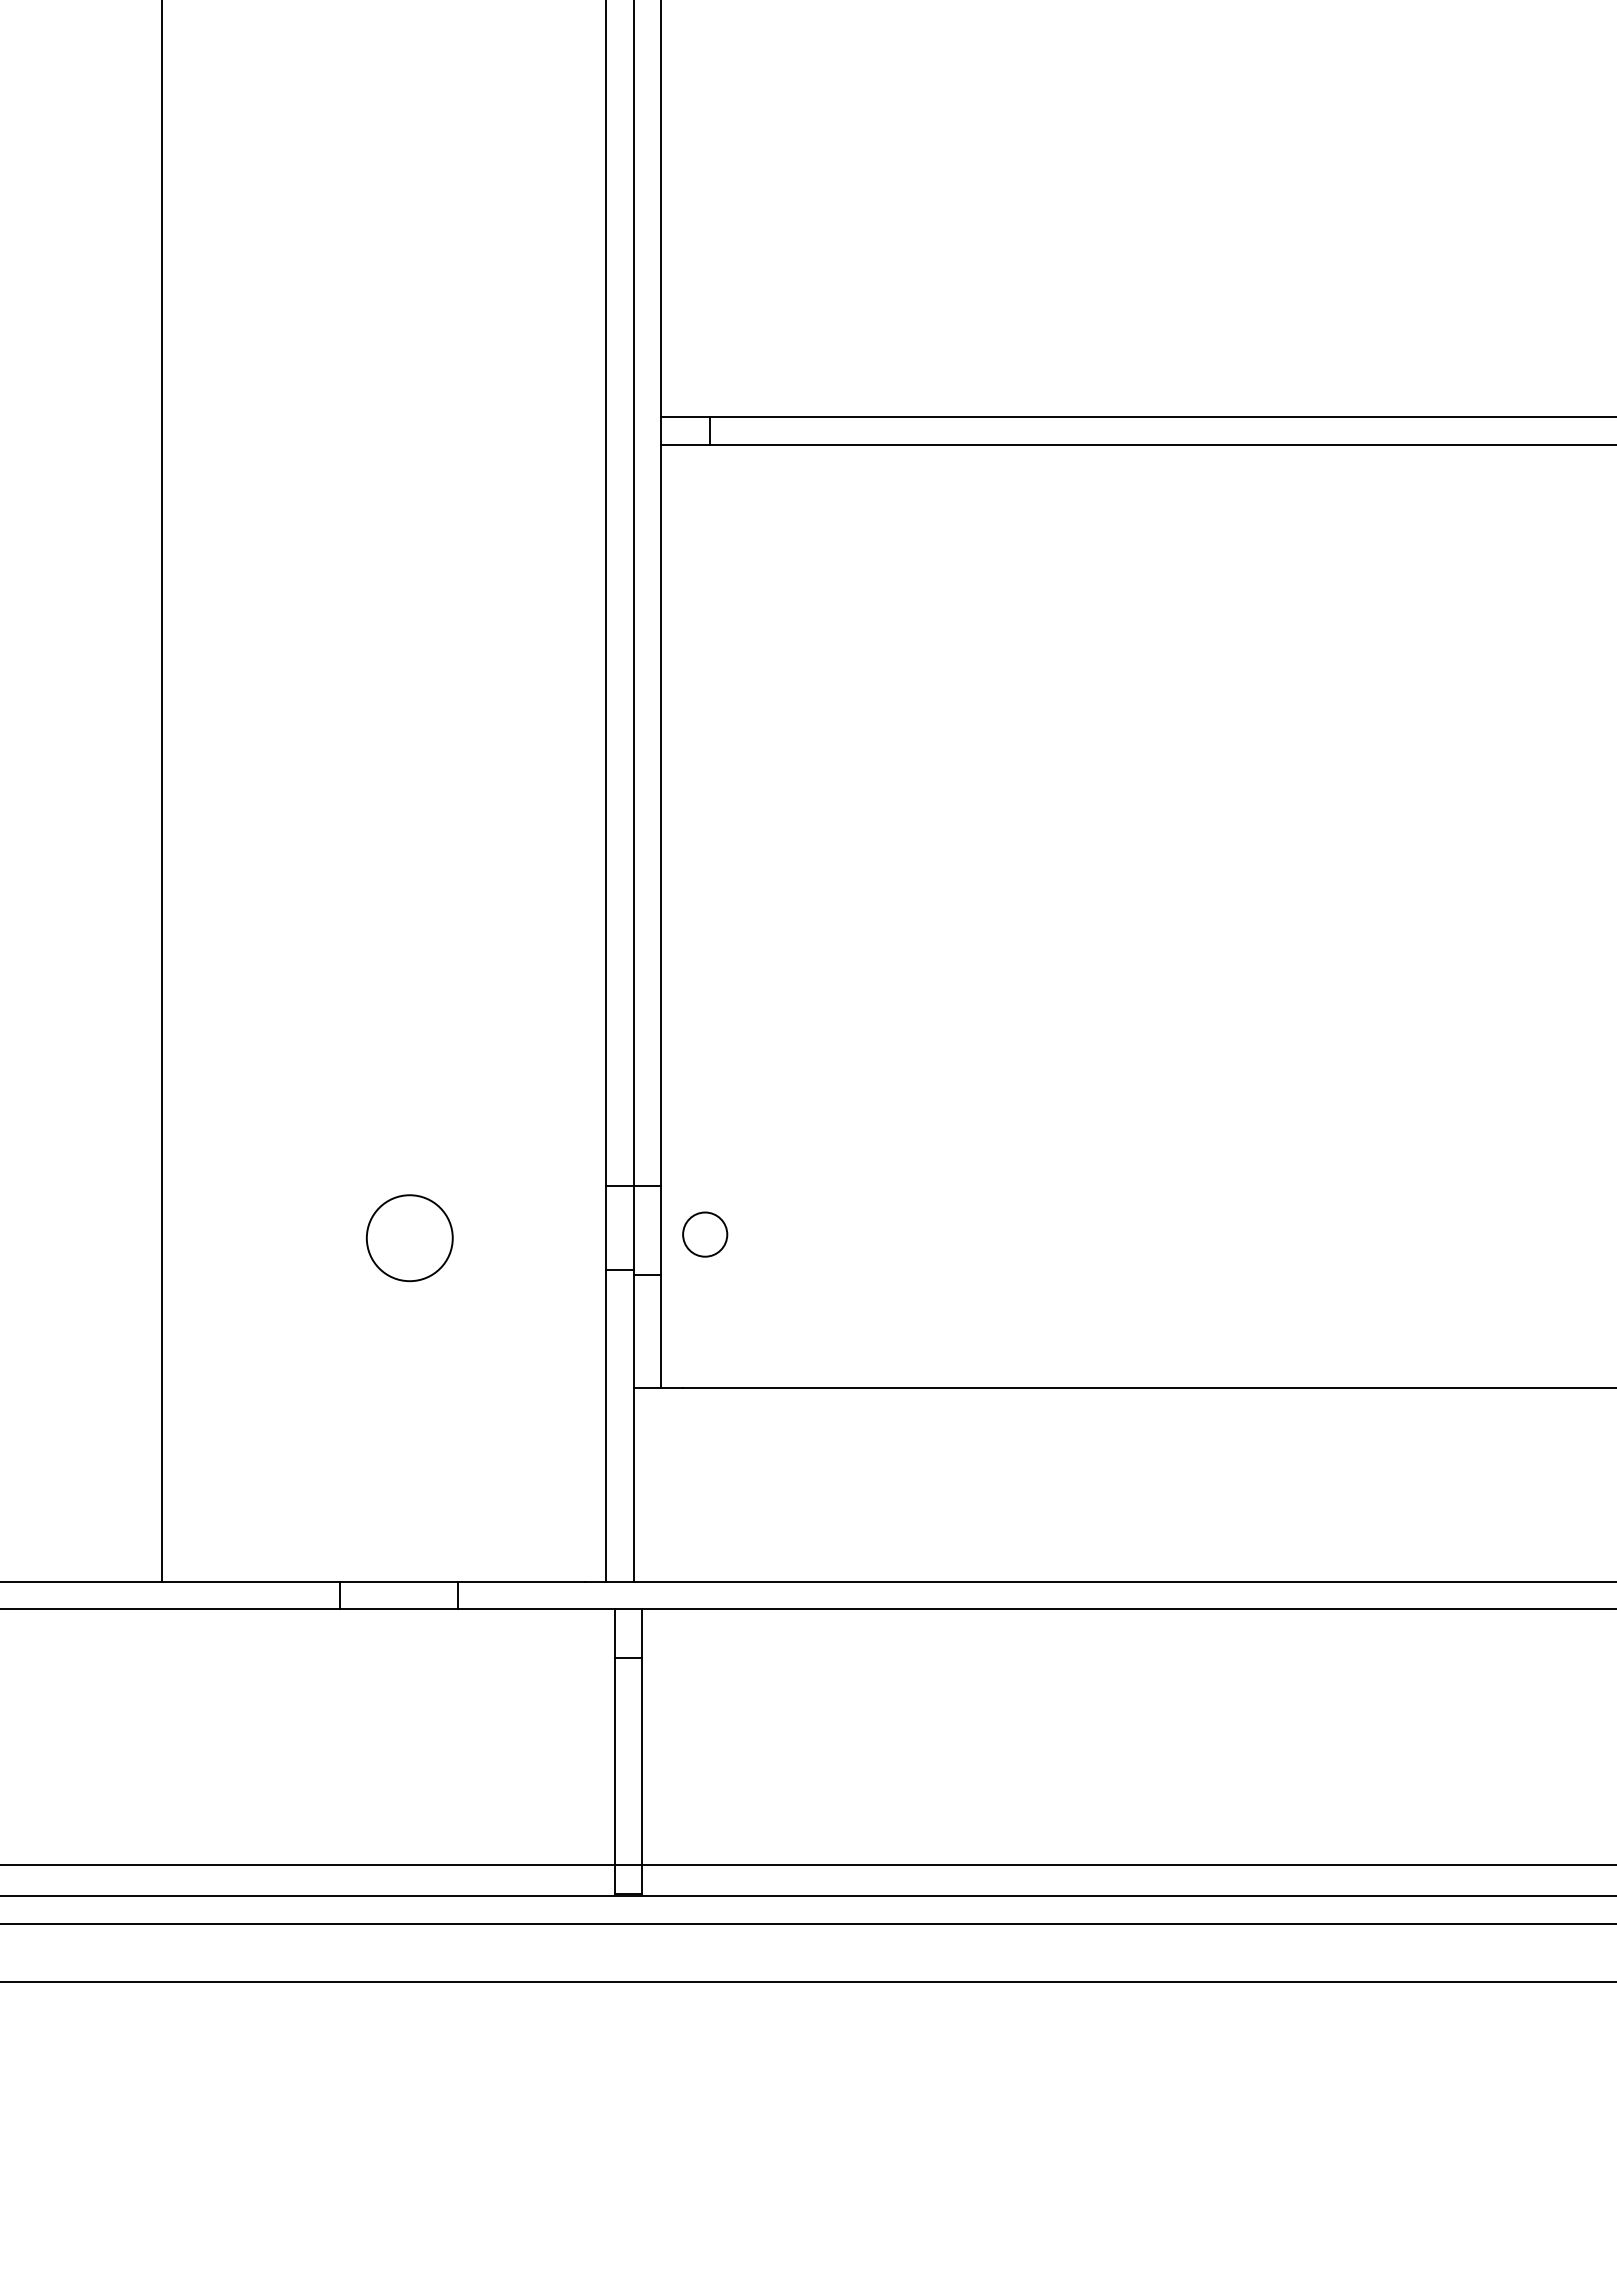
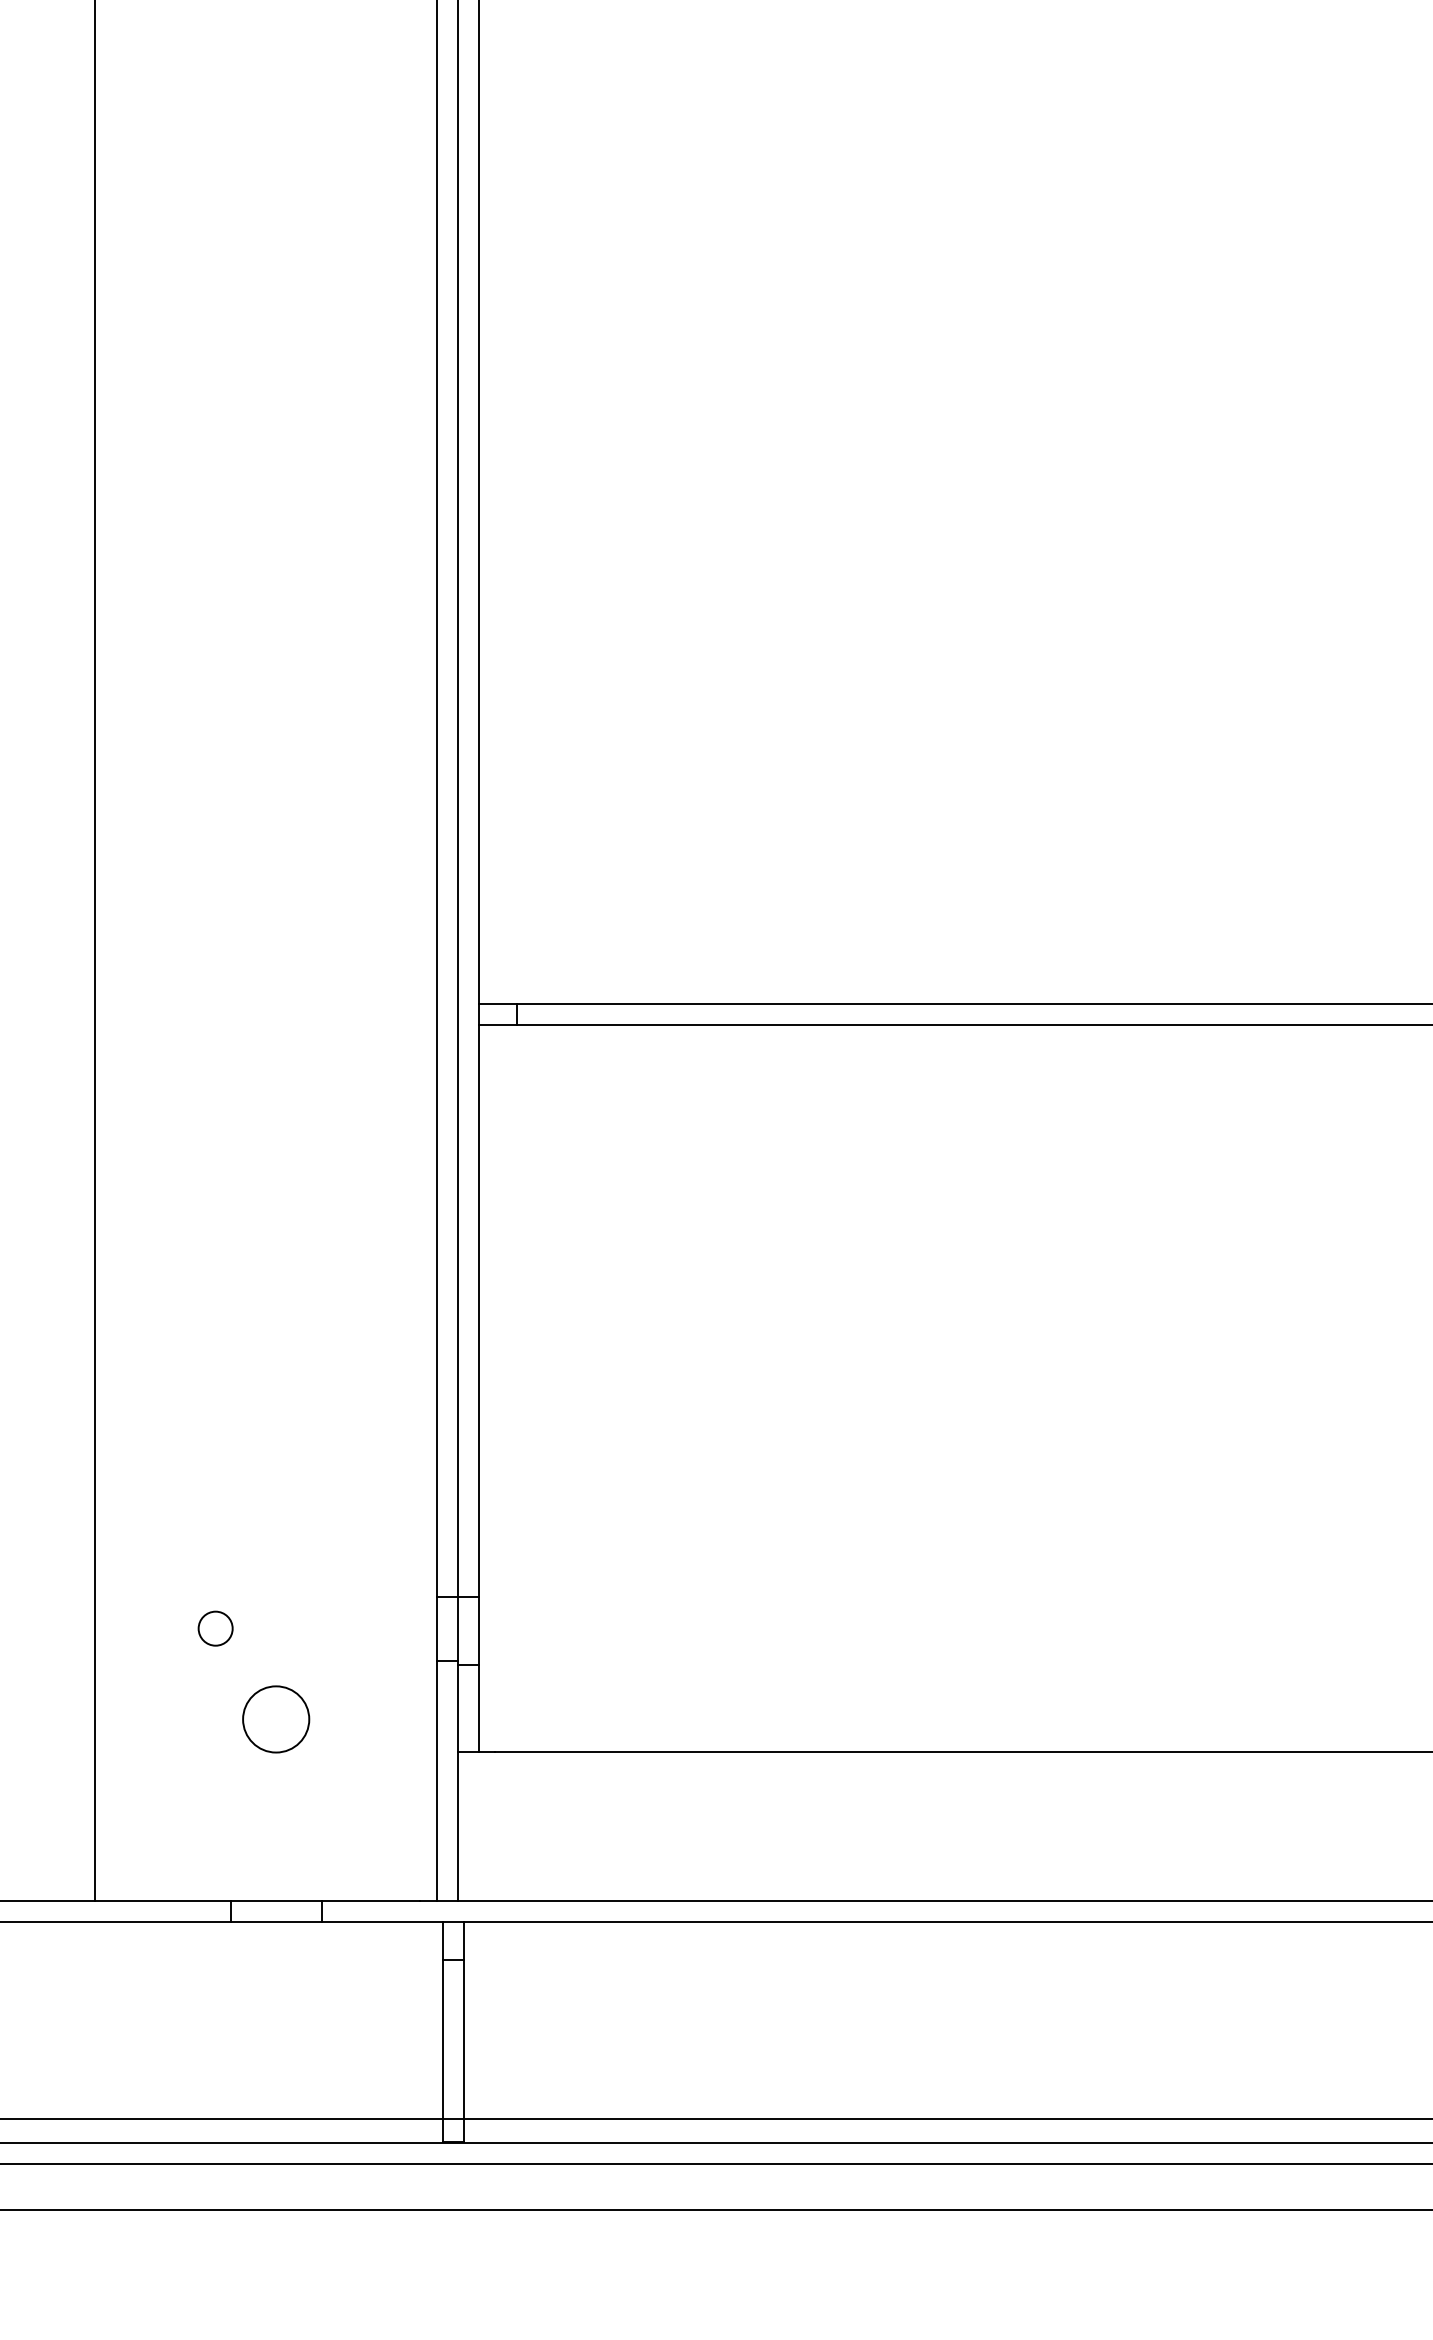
circle: (704, 1234) -> (215, 1628), moved
circle: (410, 1238) -> (276, 1719), moved

